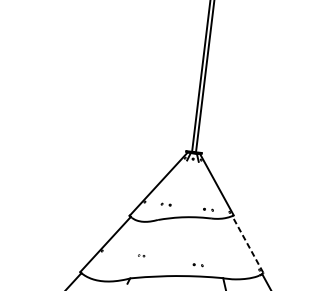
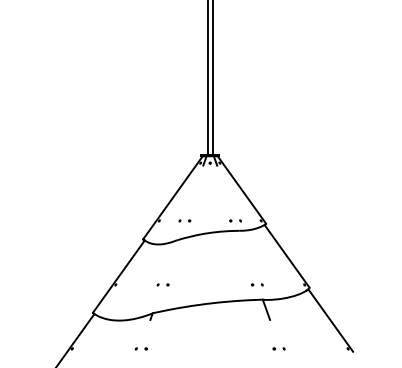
line: (247, 243) -> (286, 255), dashed -> solid
part: (141, 255) -> (162, 284), size x1.67
part: (198, 264) -> (257, 284), moved

